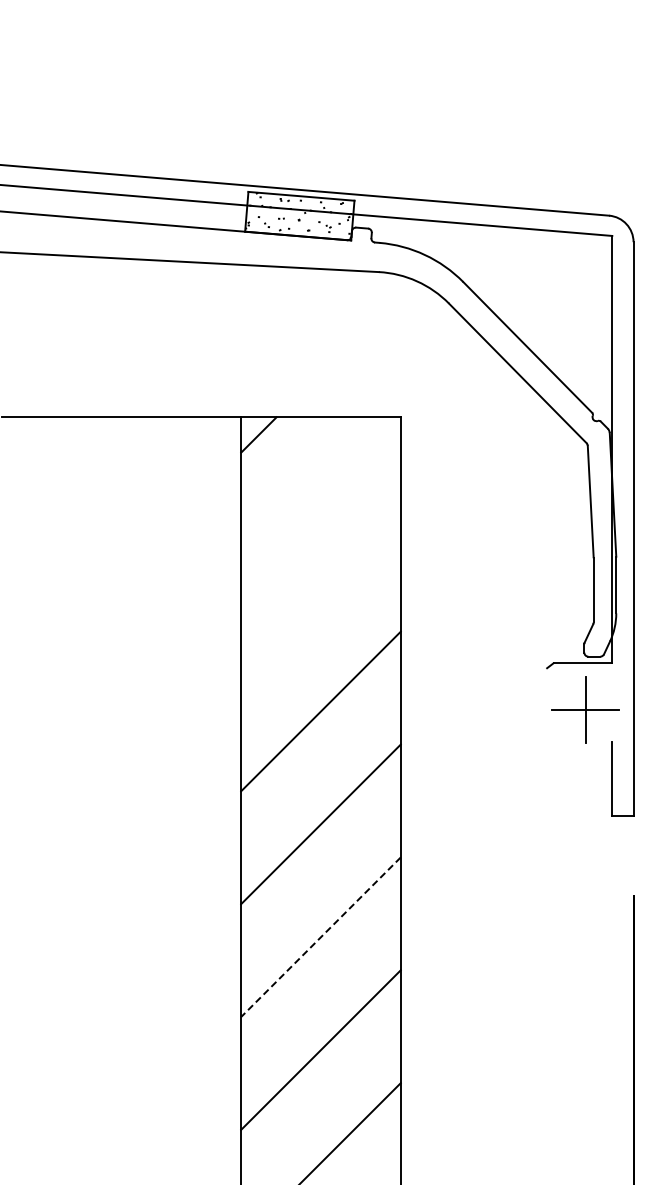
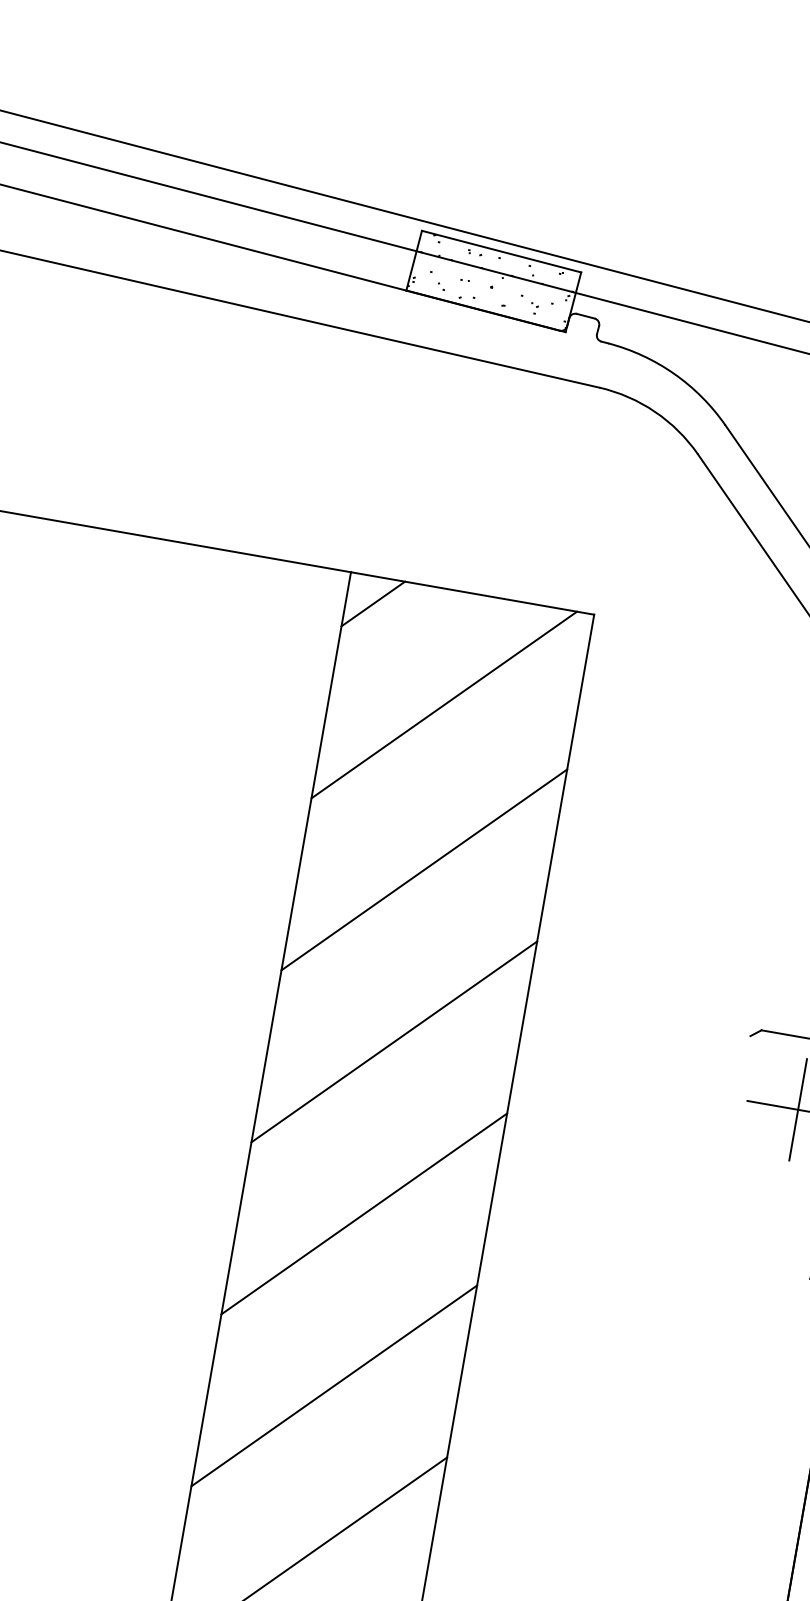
line: (315, 491) -> (444, 705), added
line: (320, 598) -> (423, 869), added
line: (321, 937) -> (334, 1386), dashed -> solid

